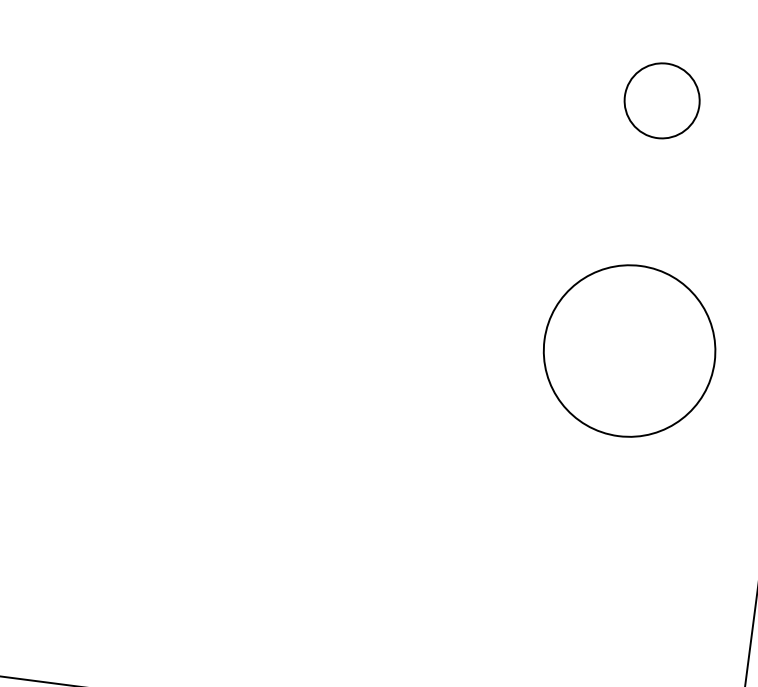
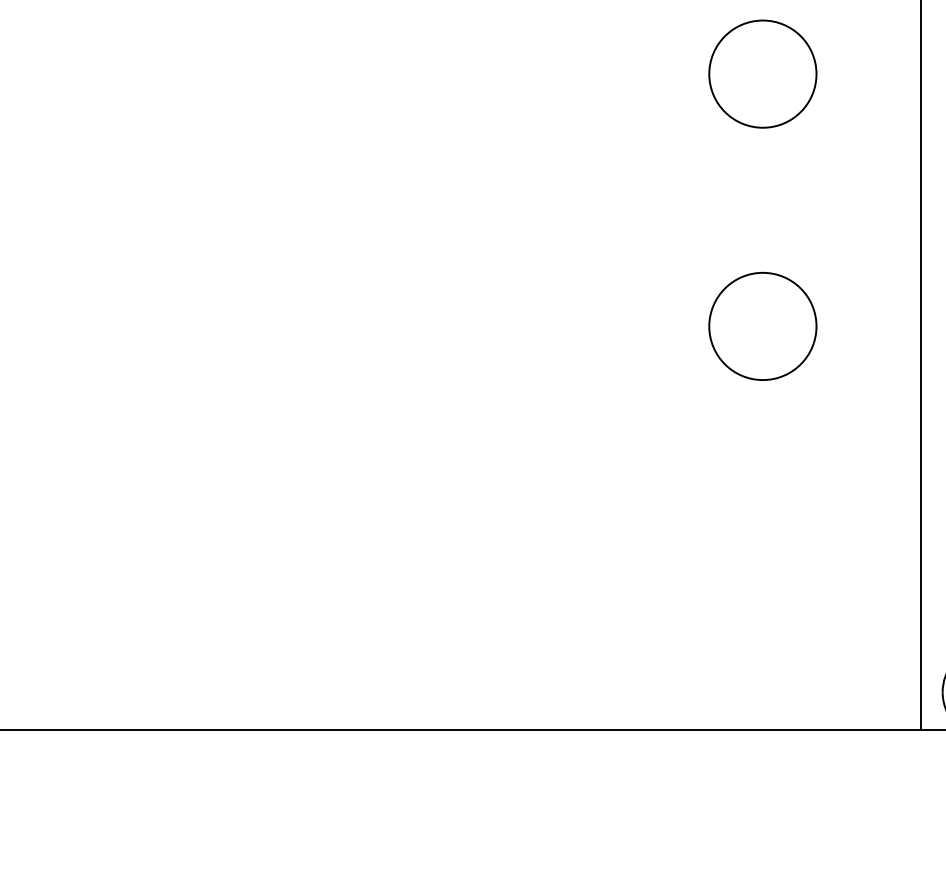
circle: (661, 100) -> (762, 73), size x1.43
circle: (629, 351) -> (762, 326), size x0.62

